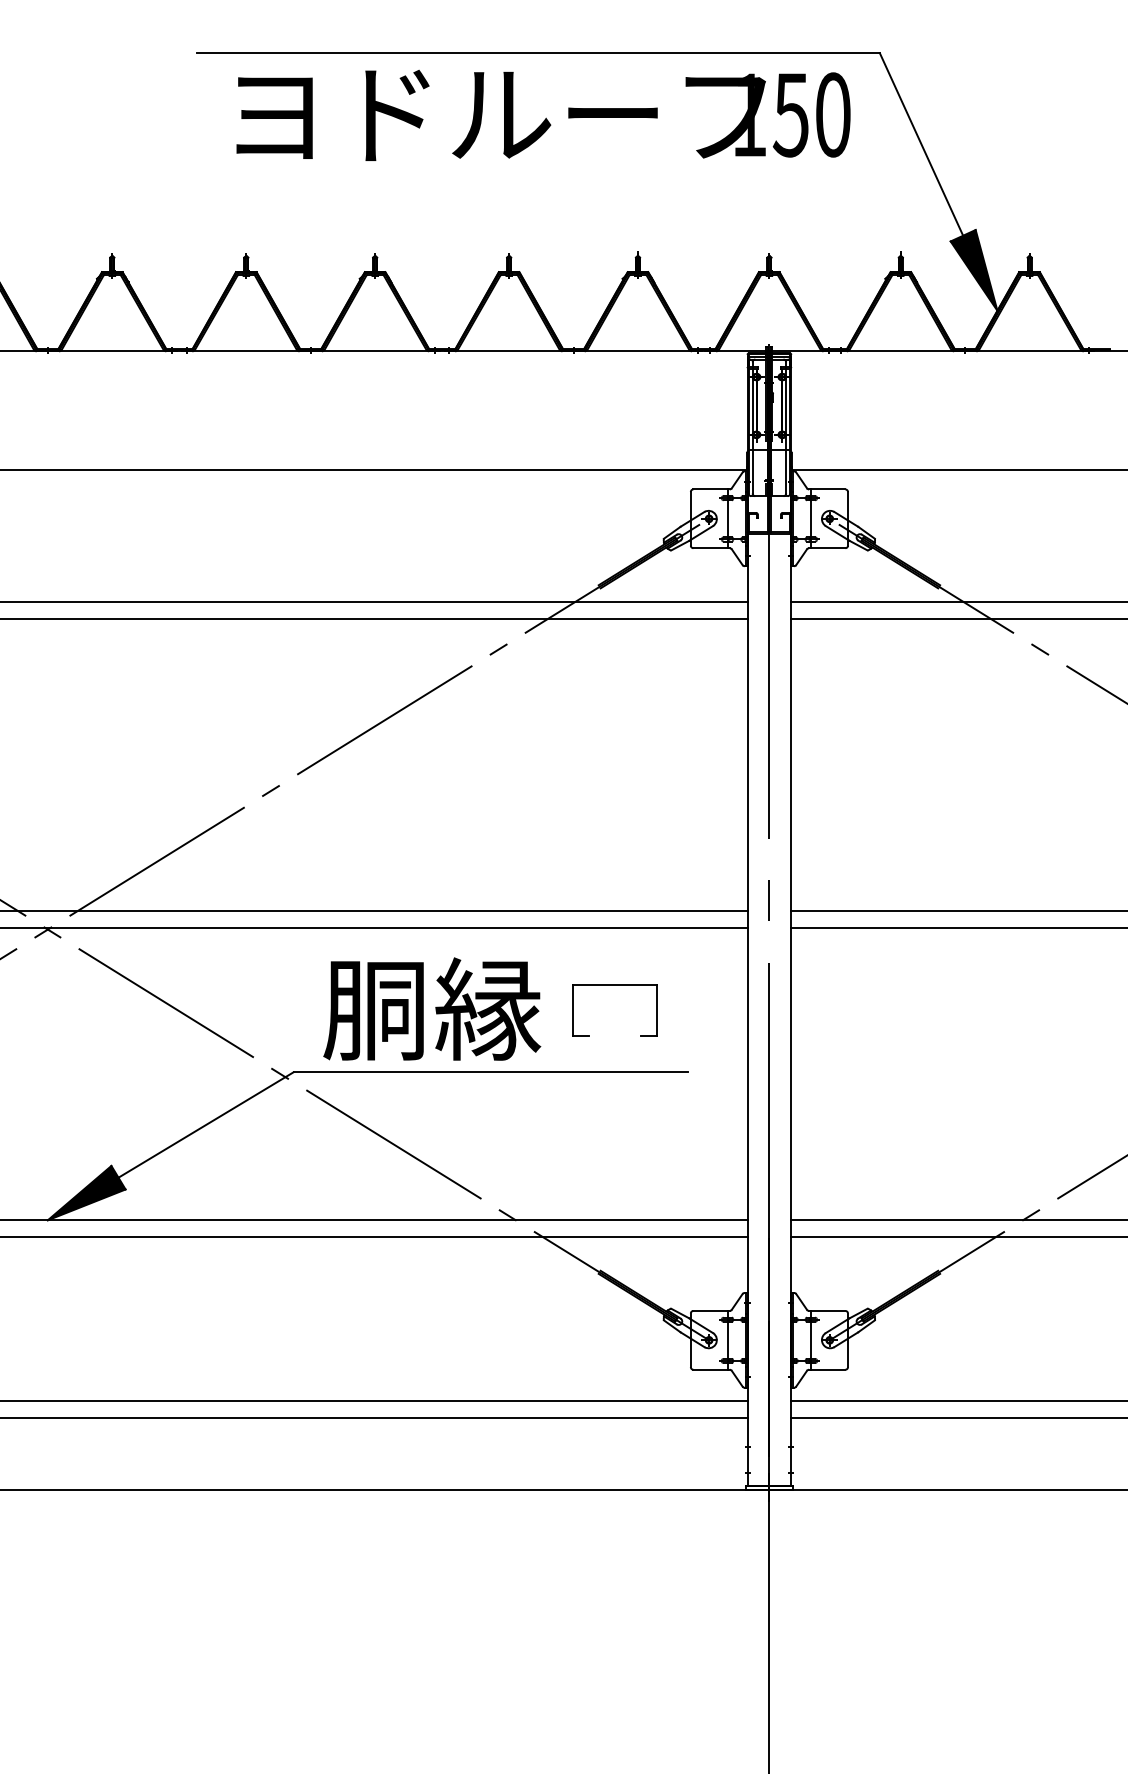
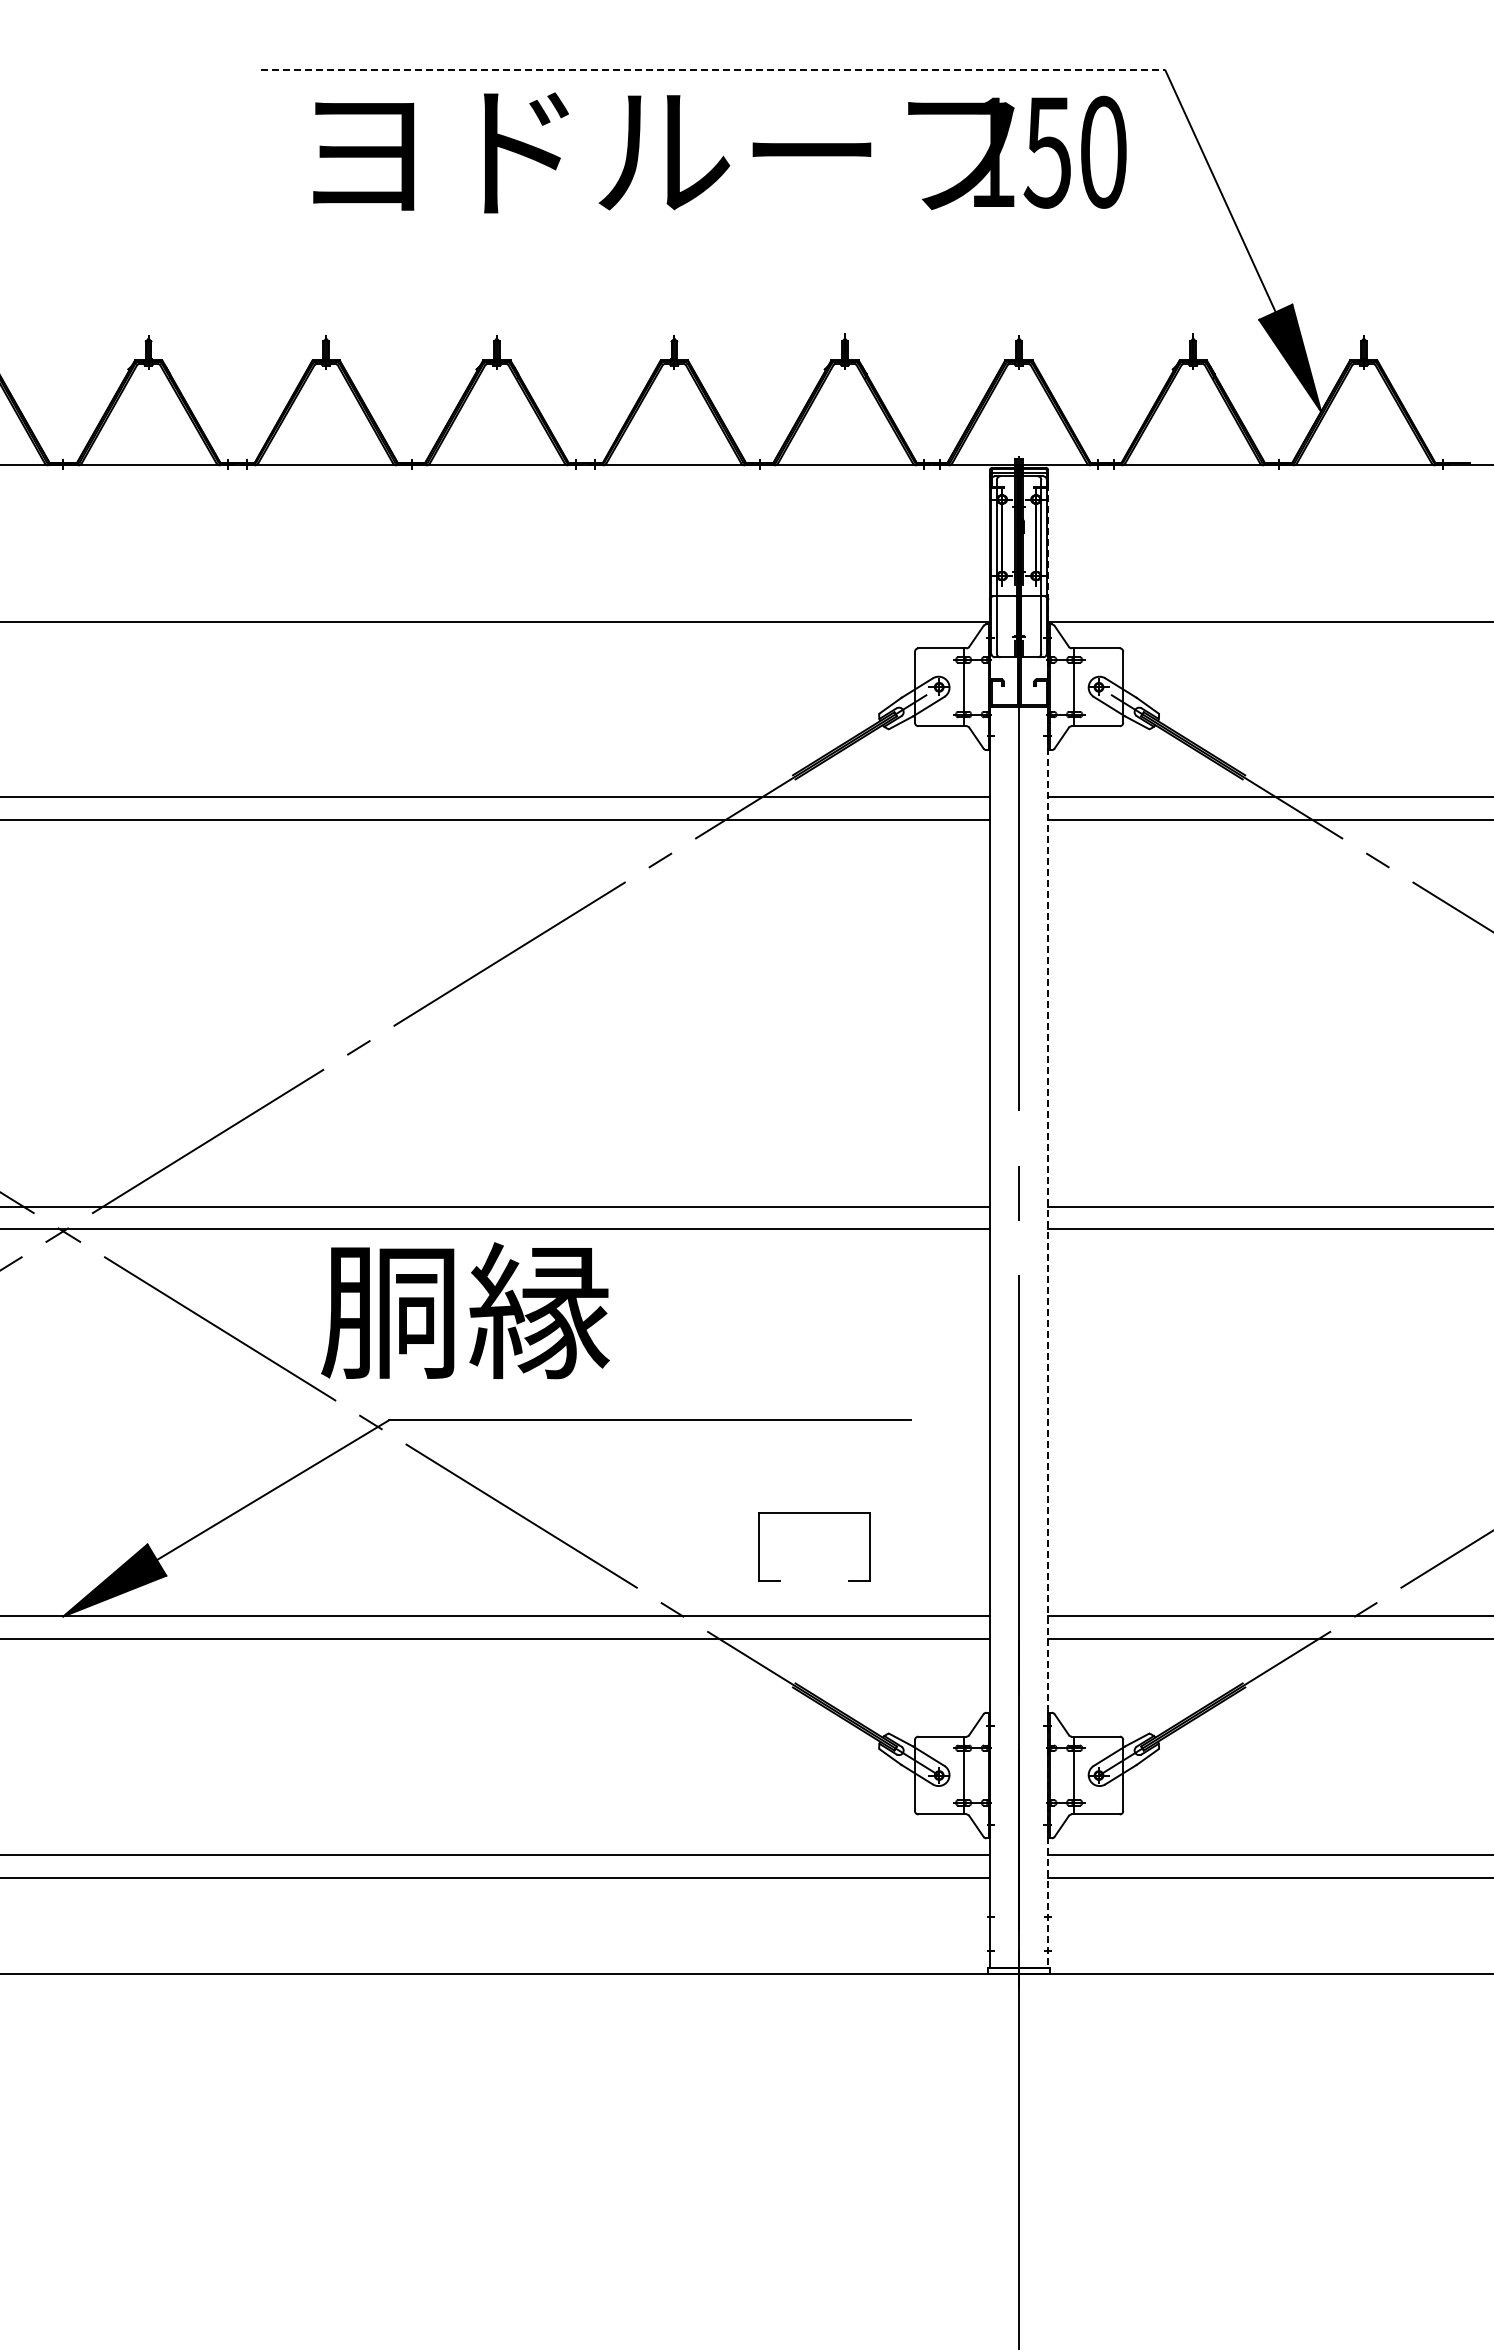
line: (538, 53) -> (713, 70), solid -> dashed
line: (791, 921) -> (1048, 1220), solid -> dashed
part: (614, 985) -> (814, 1513), moved
text: (432, 1008) -> (465, 1310), moved

